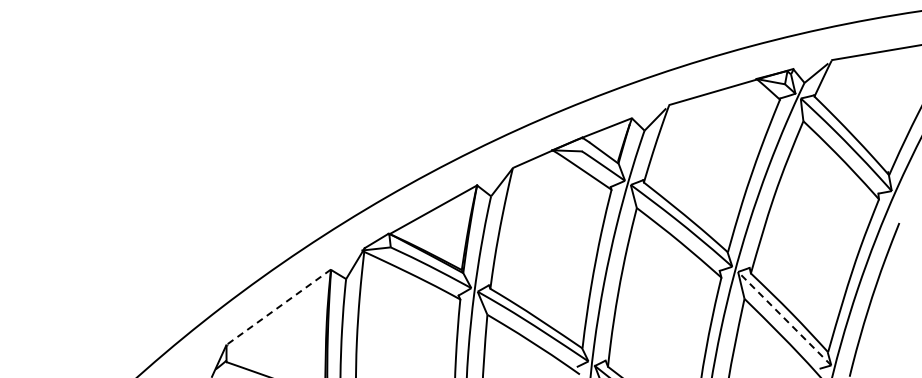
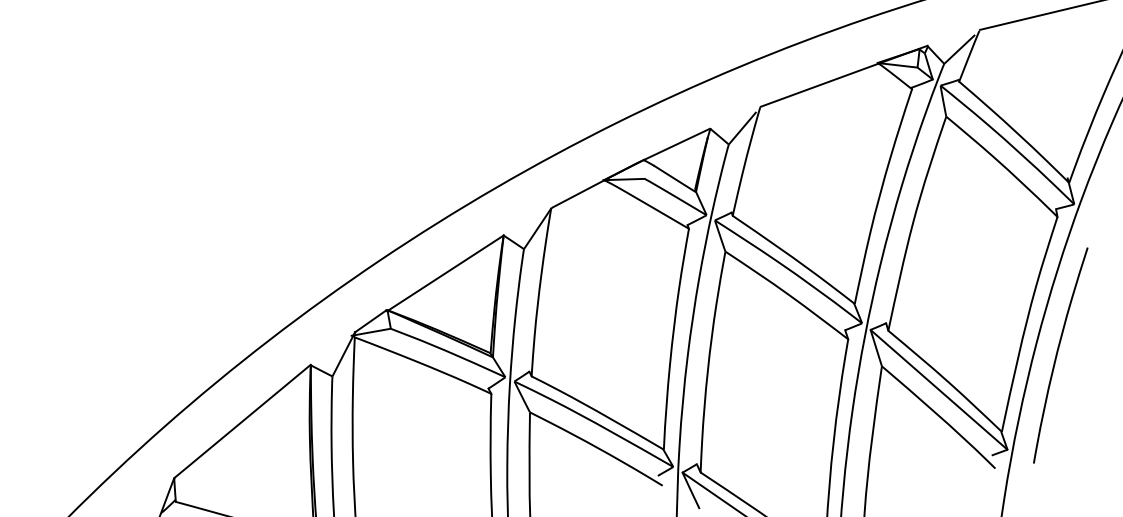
line: (278, 307) -> (242, 421), dashed -> solid
line: (784, 318) -> (938, 389), dashed -> solid

